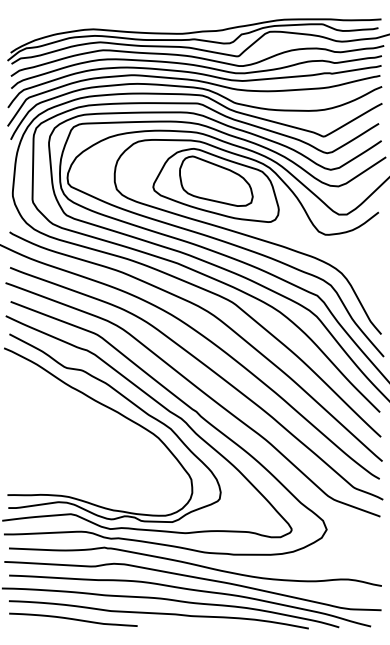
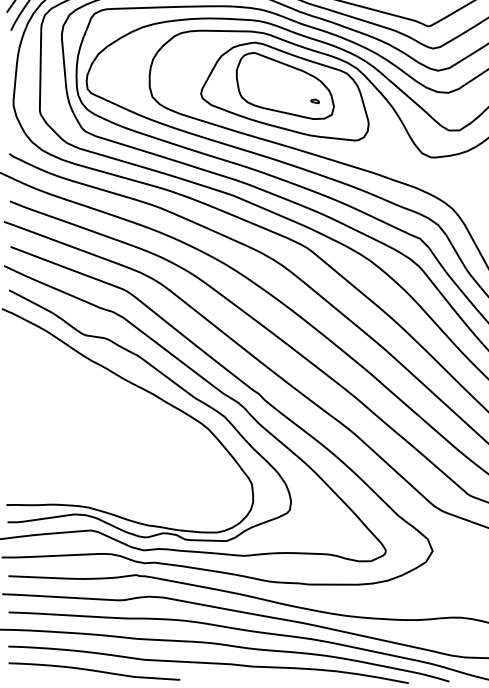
part: (238, 192) -> (314, 100), added

